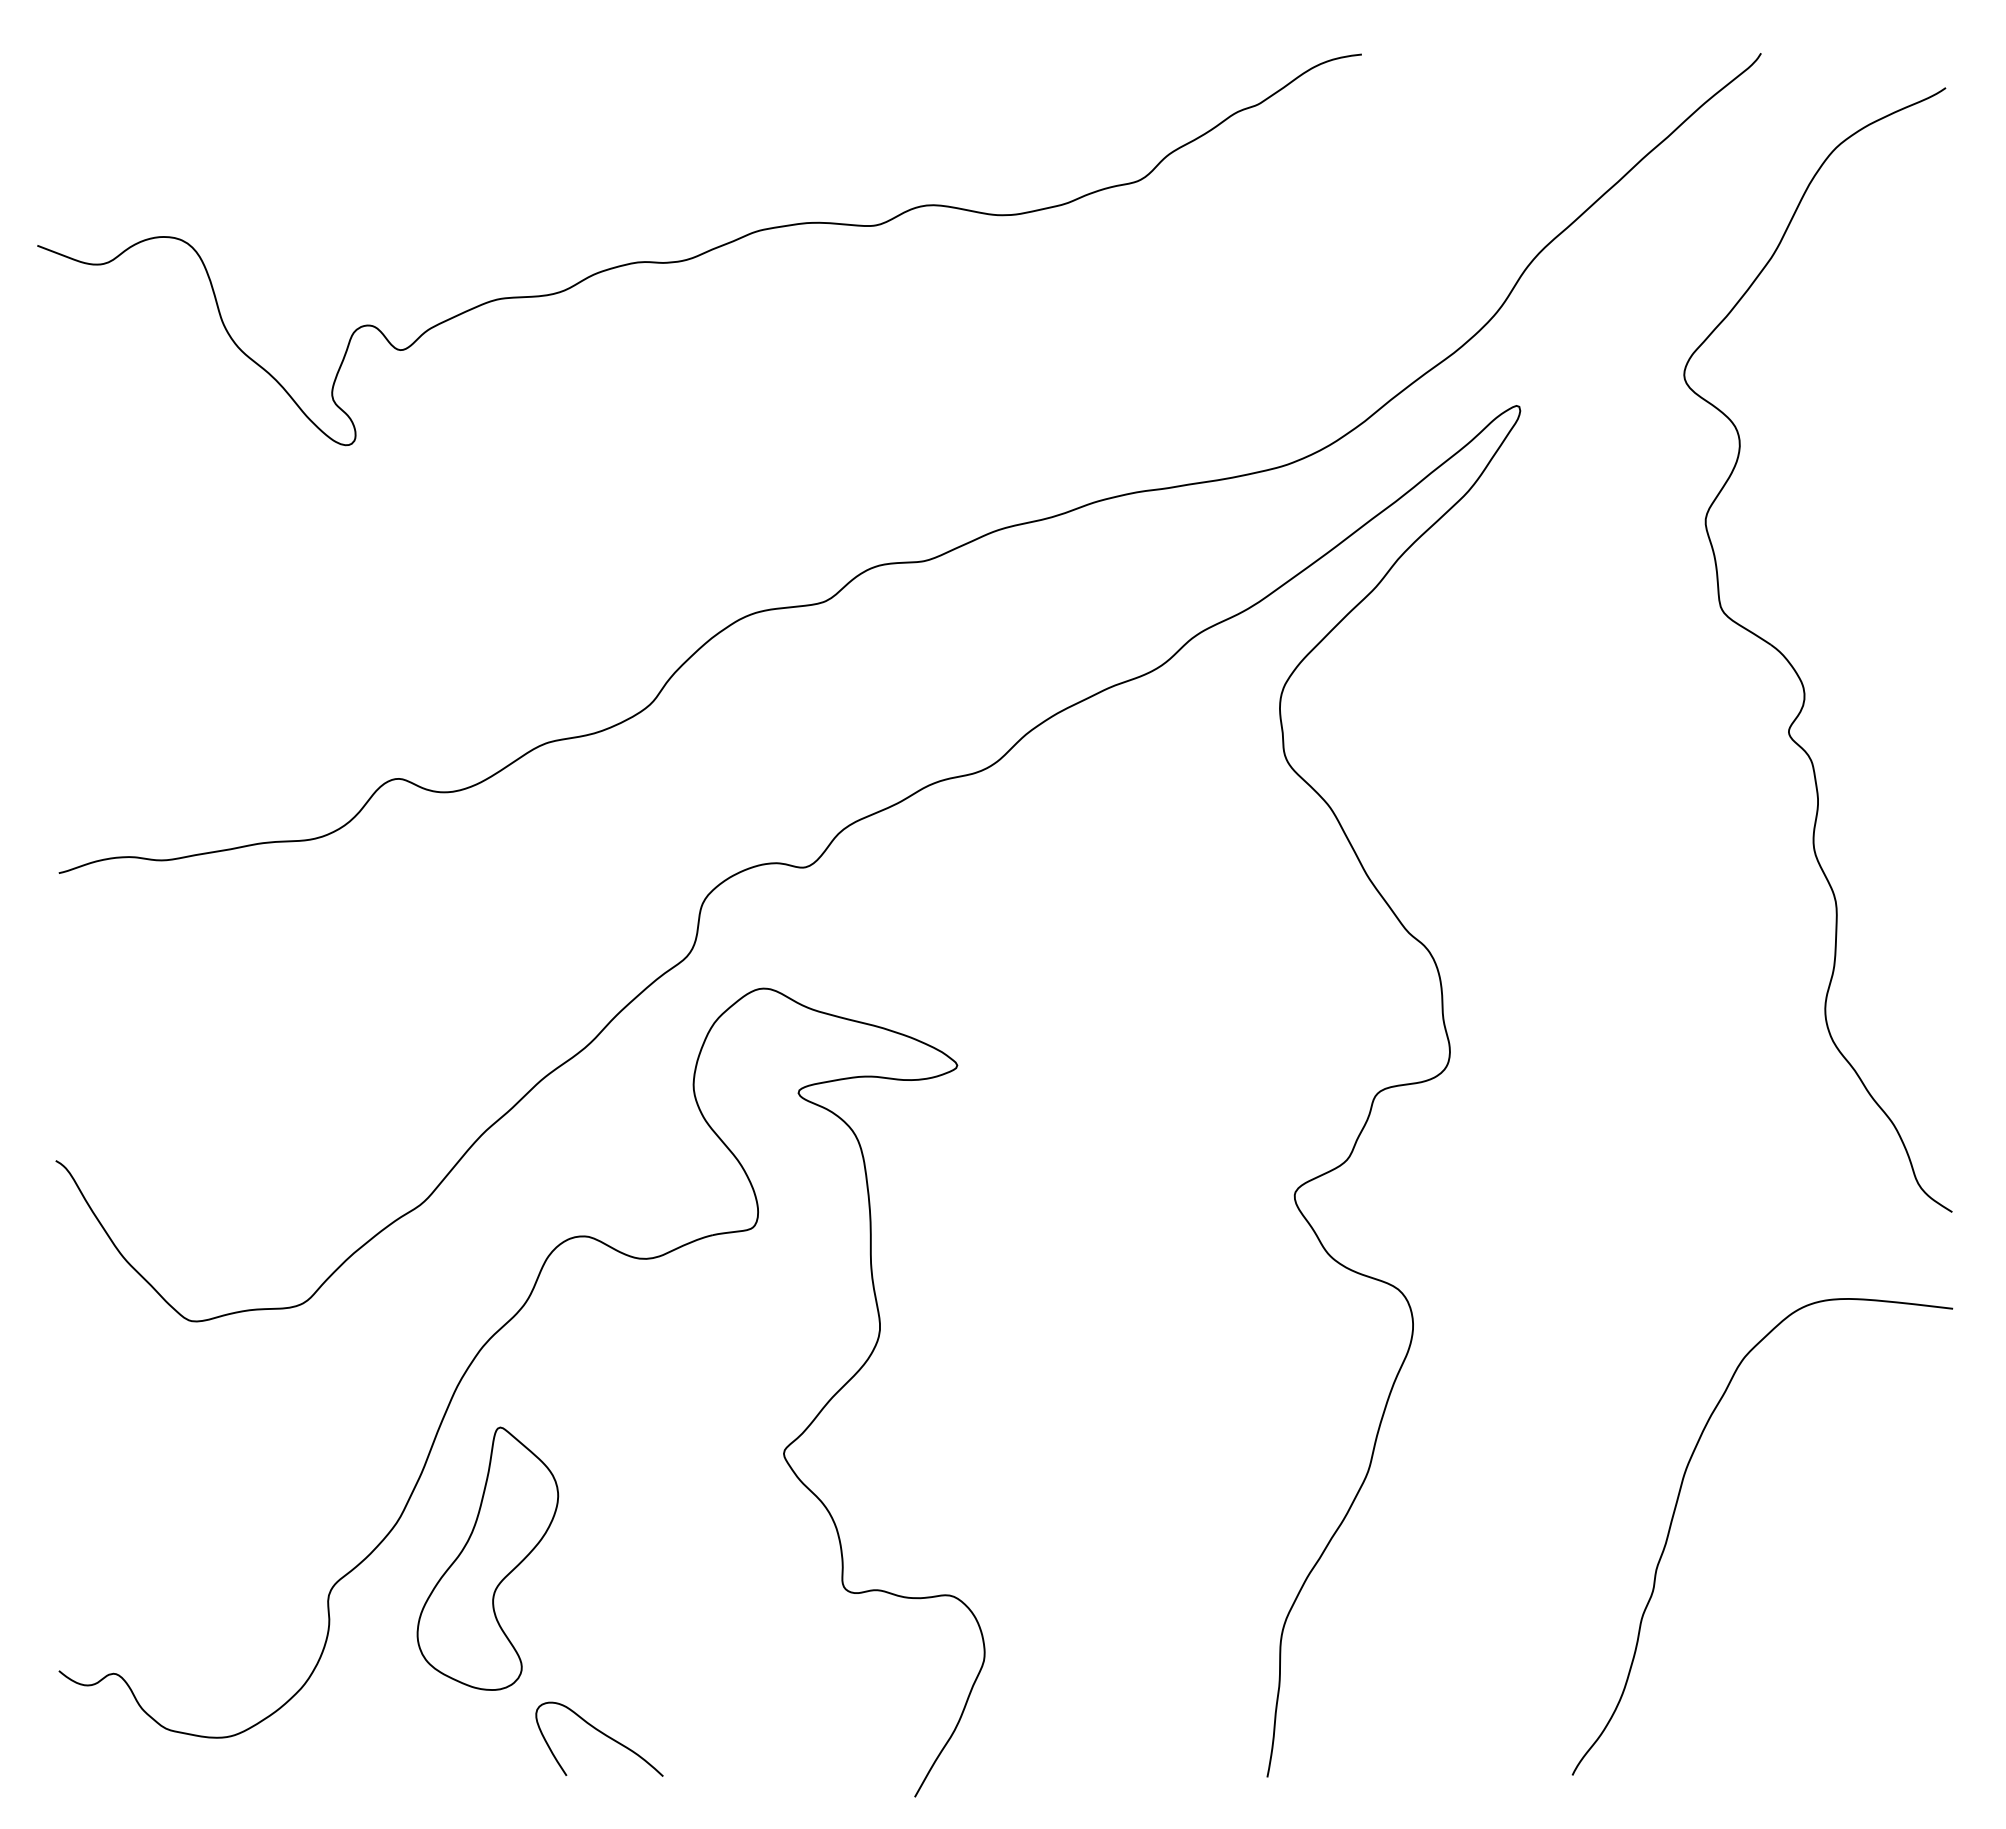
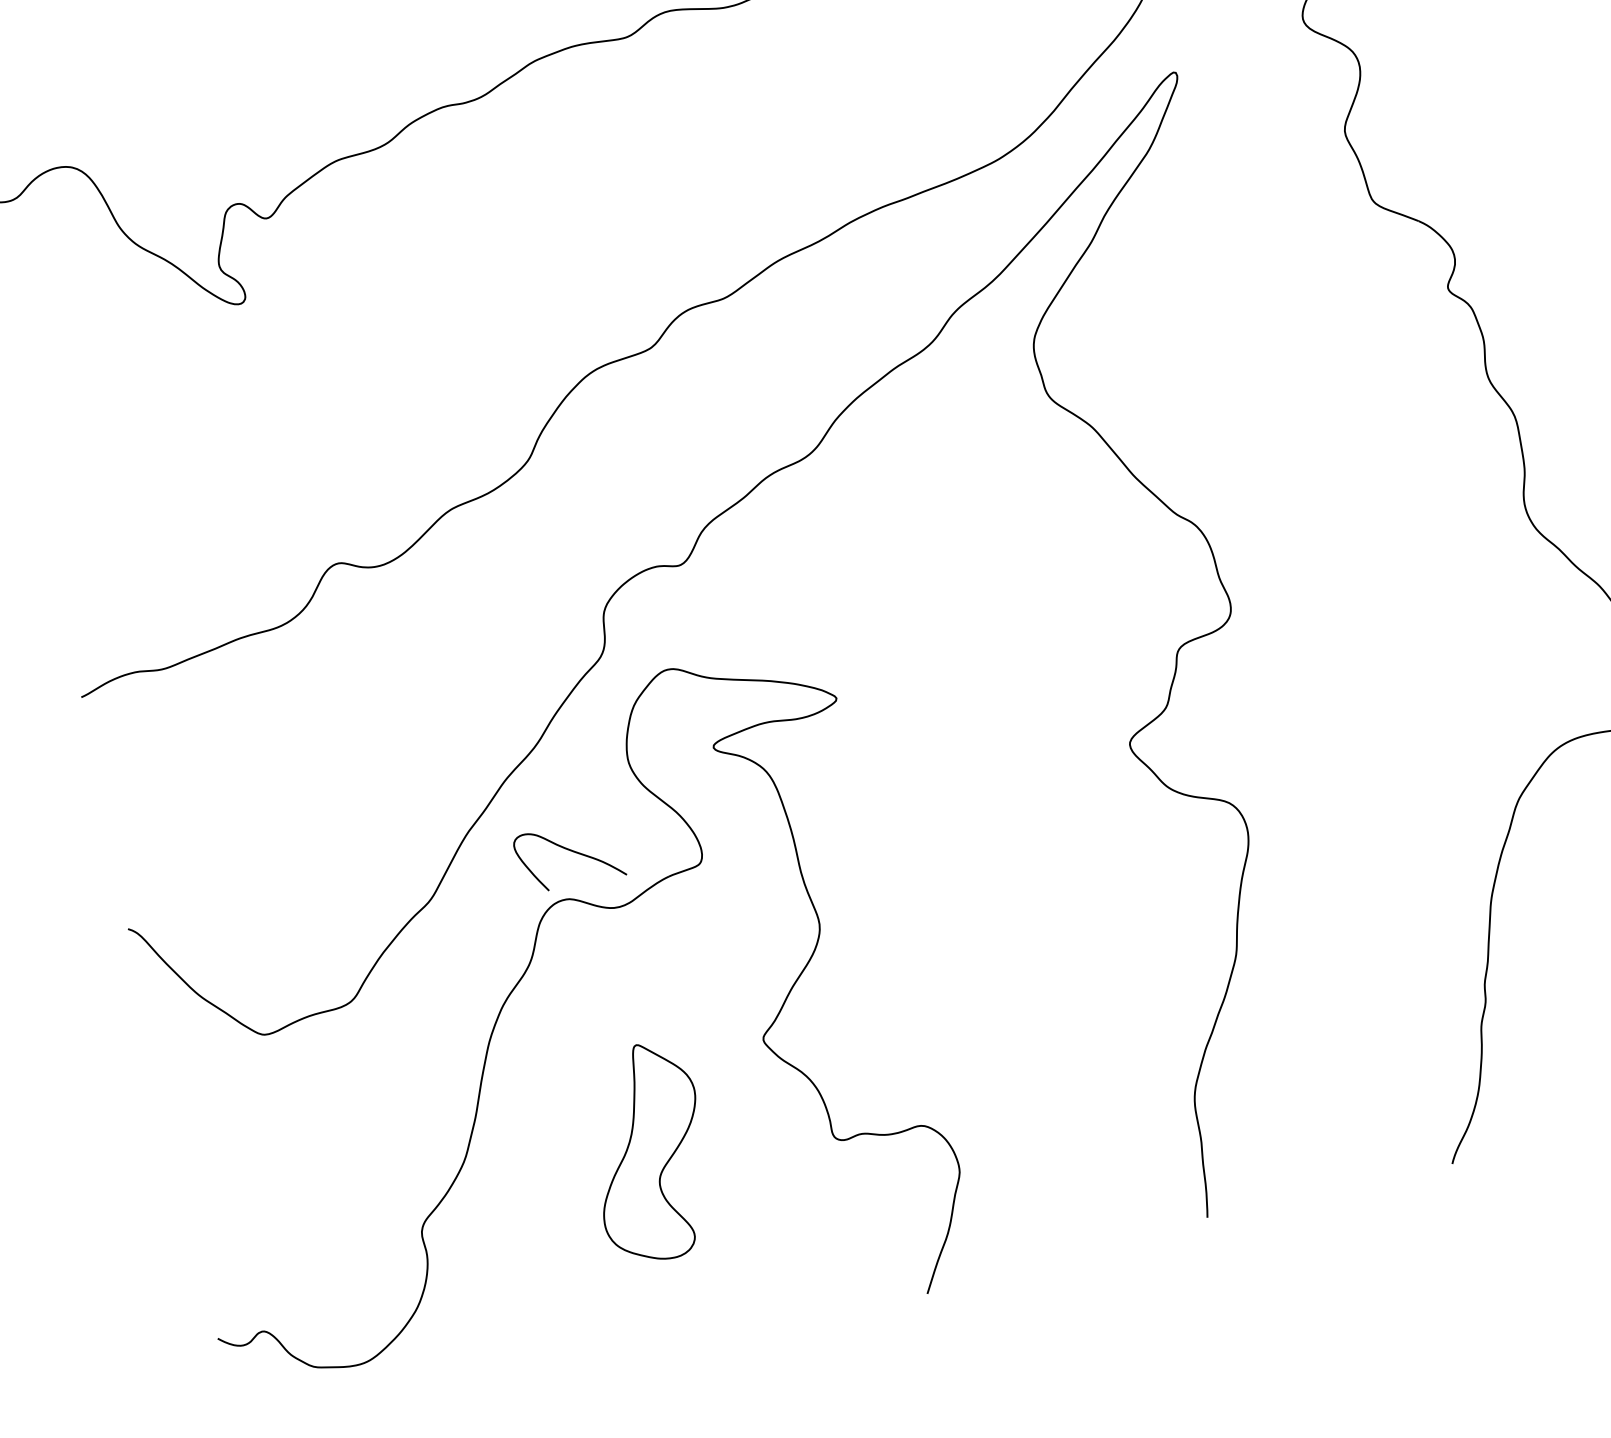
part: (487, 1558) -> (648, 1152), moved
curve: (602, 1734) -> (570, 851), moved

